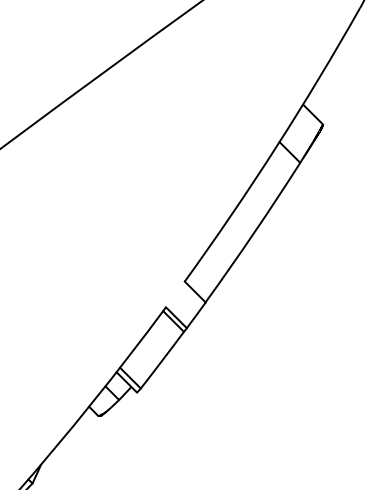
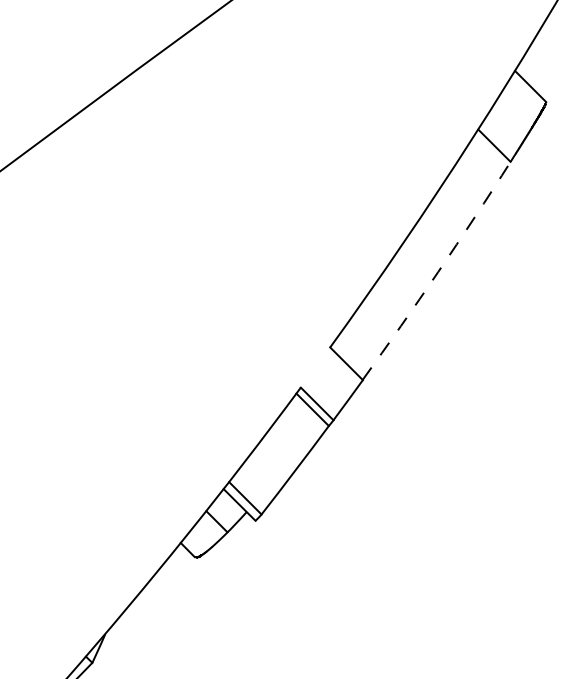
arc: (253, 233) -> (437, 272), solid -> dashed

